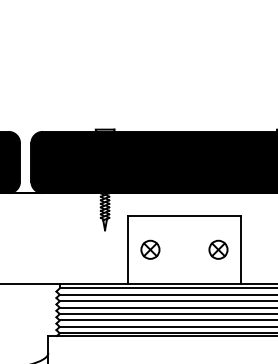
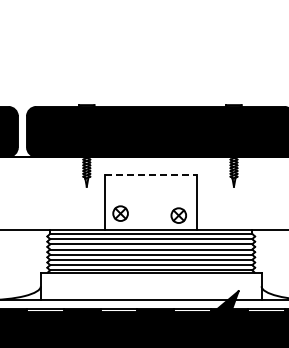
line: (184, 216) -> (151, 175), solid -> dashed
part: (150, 249) -> (120, 213), moved
part: (218, 249) -> (178, 215), moved

